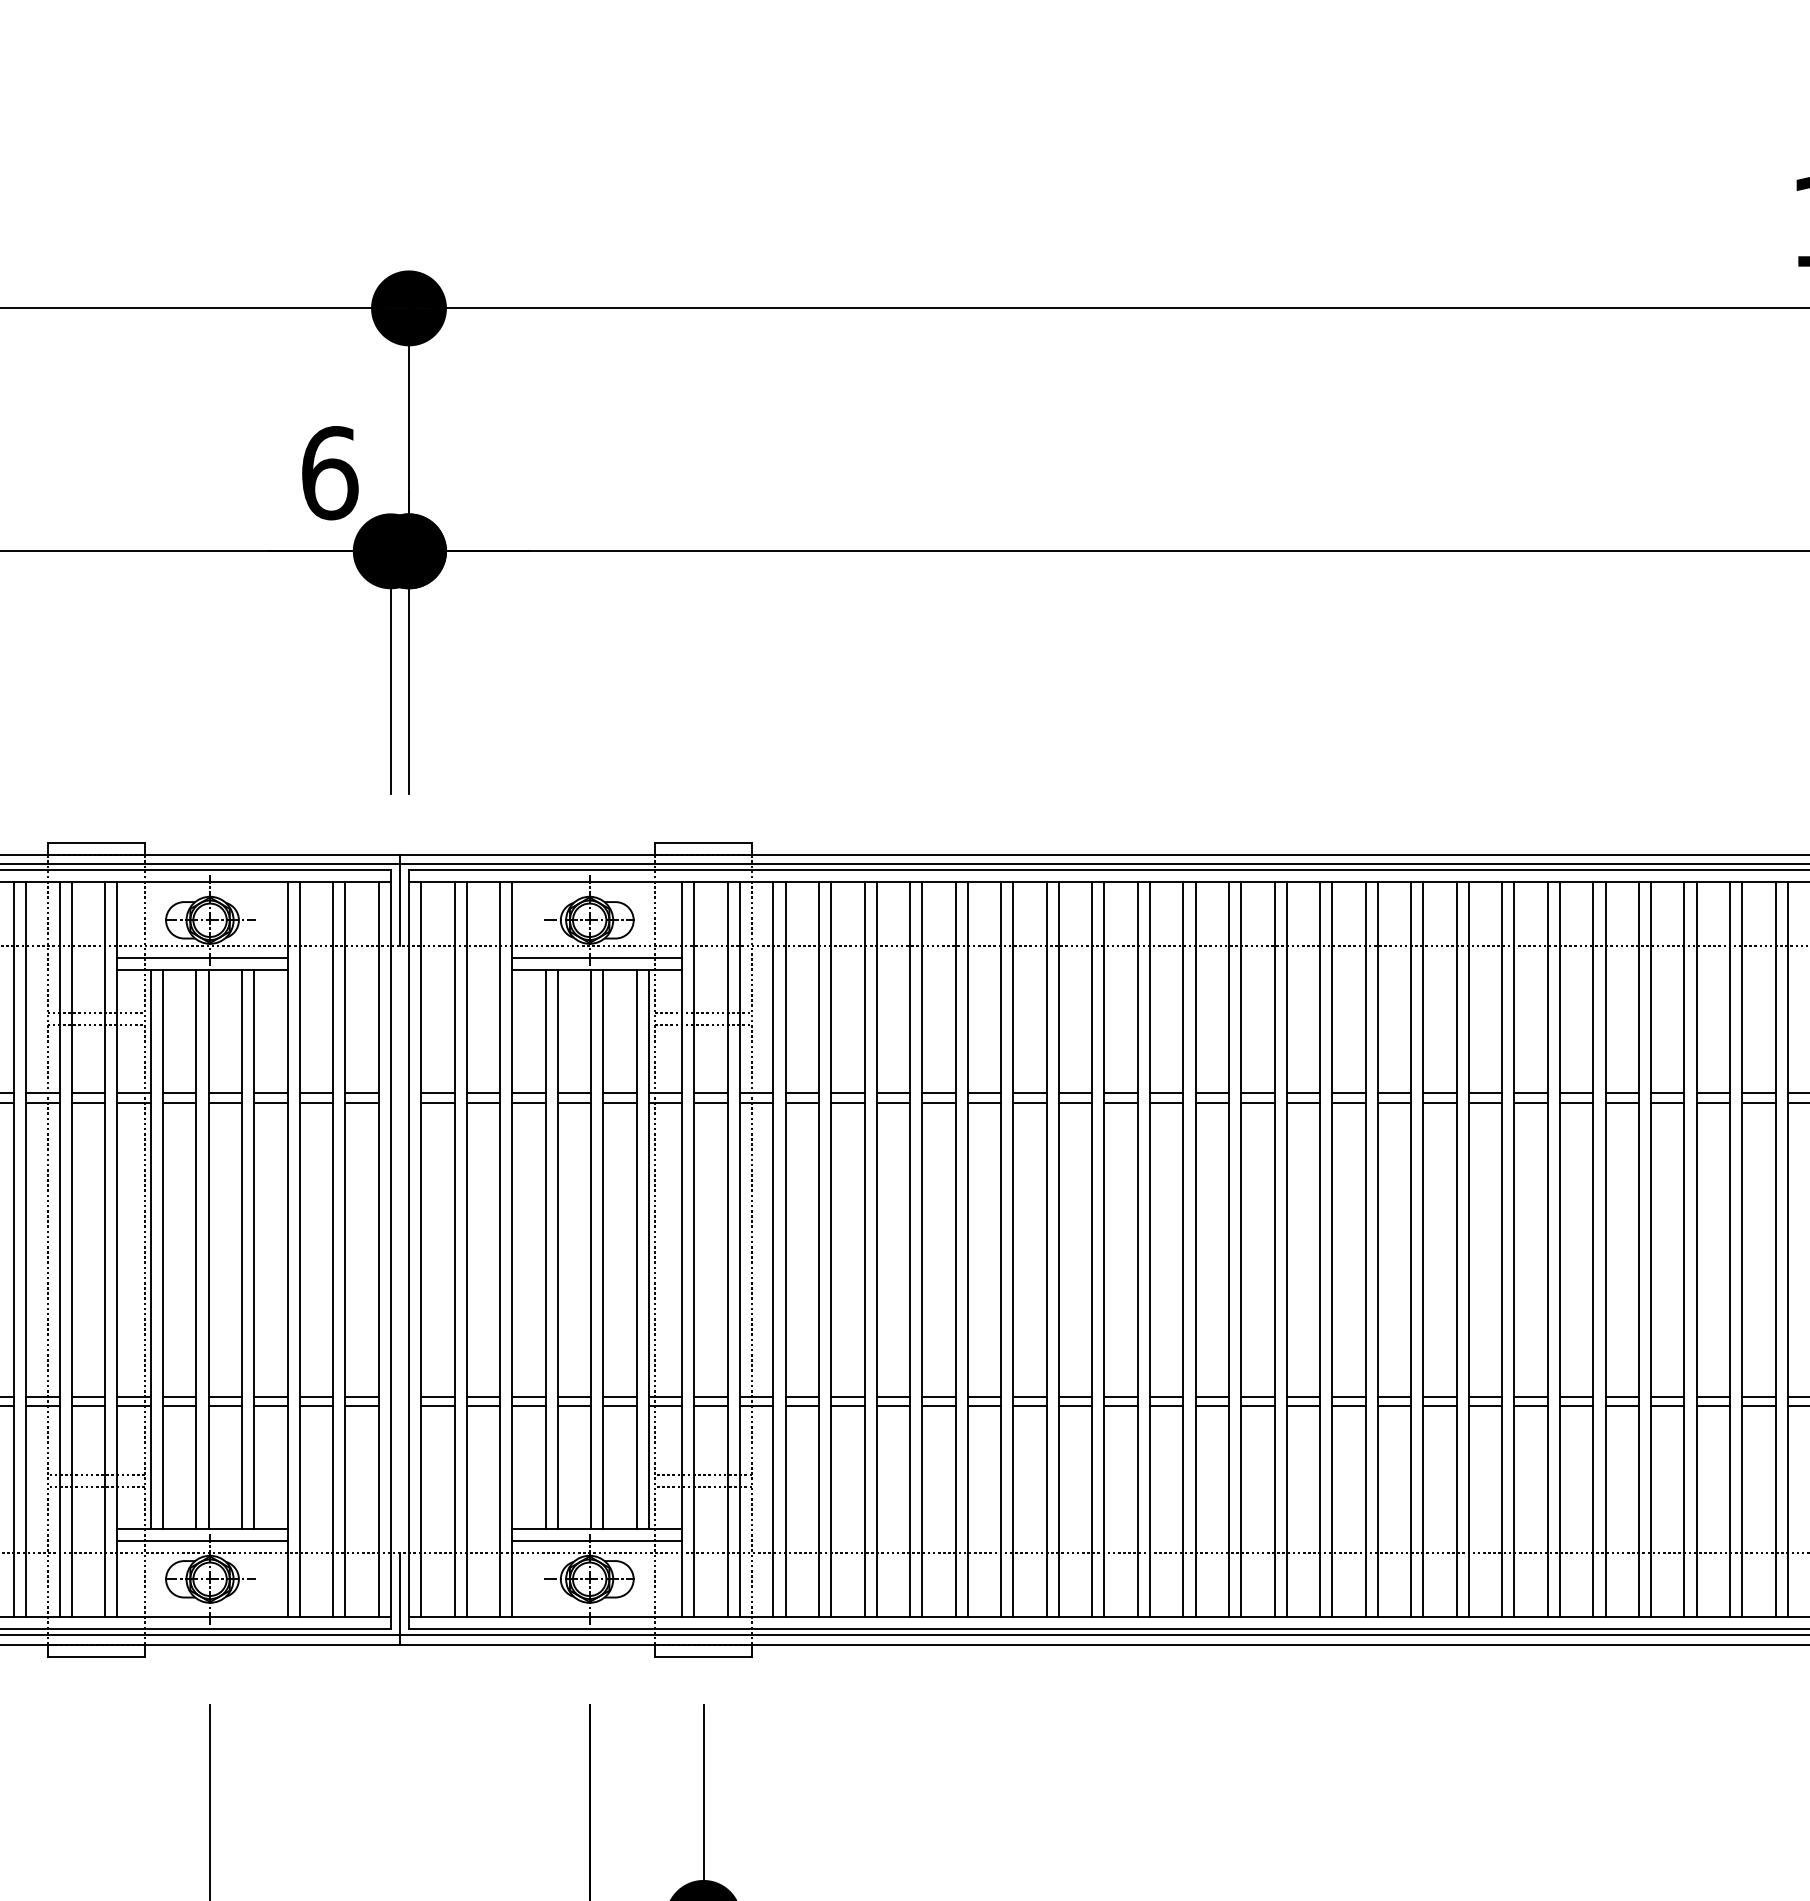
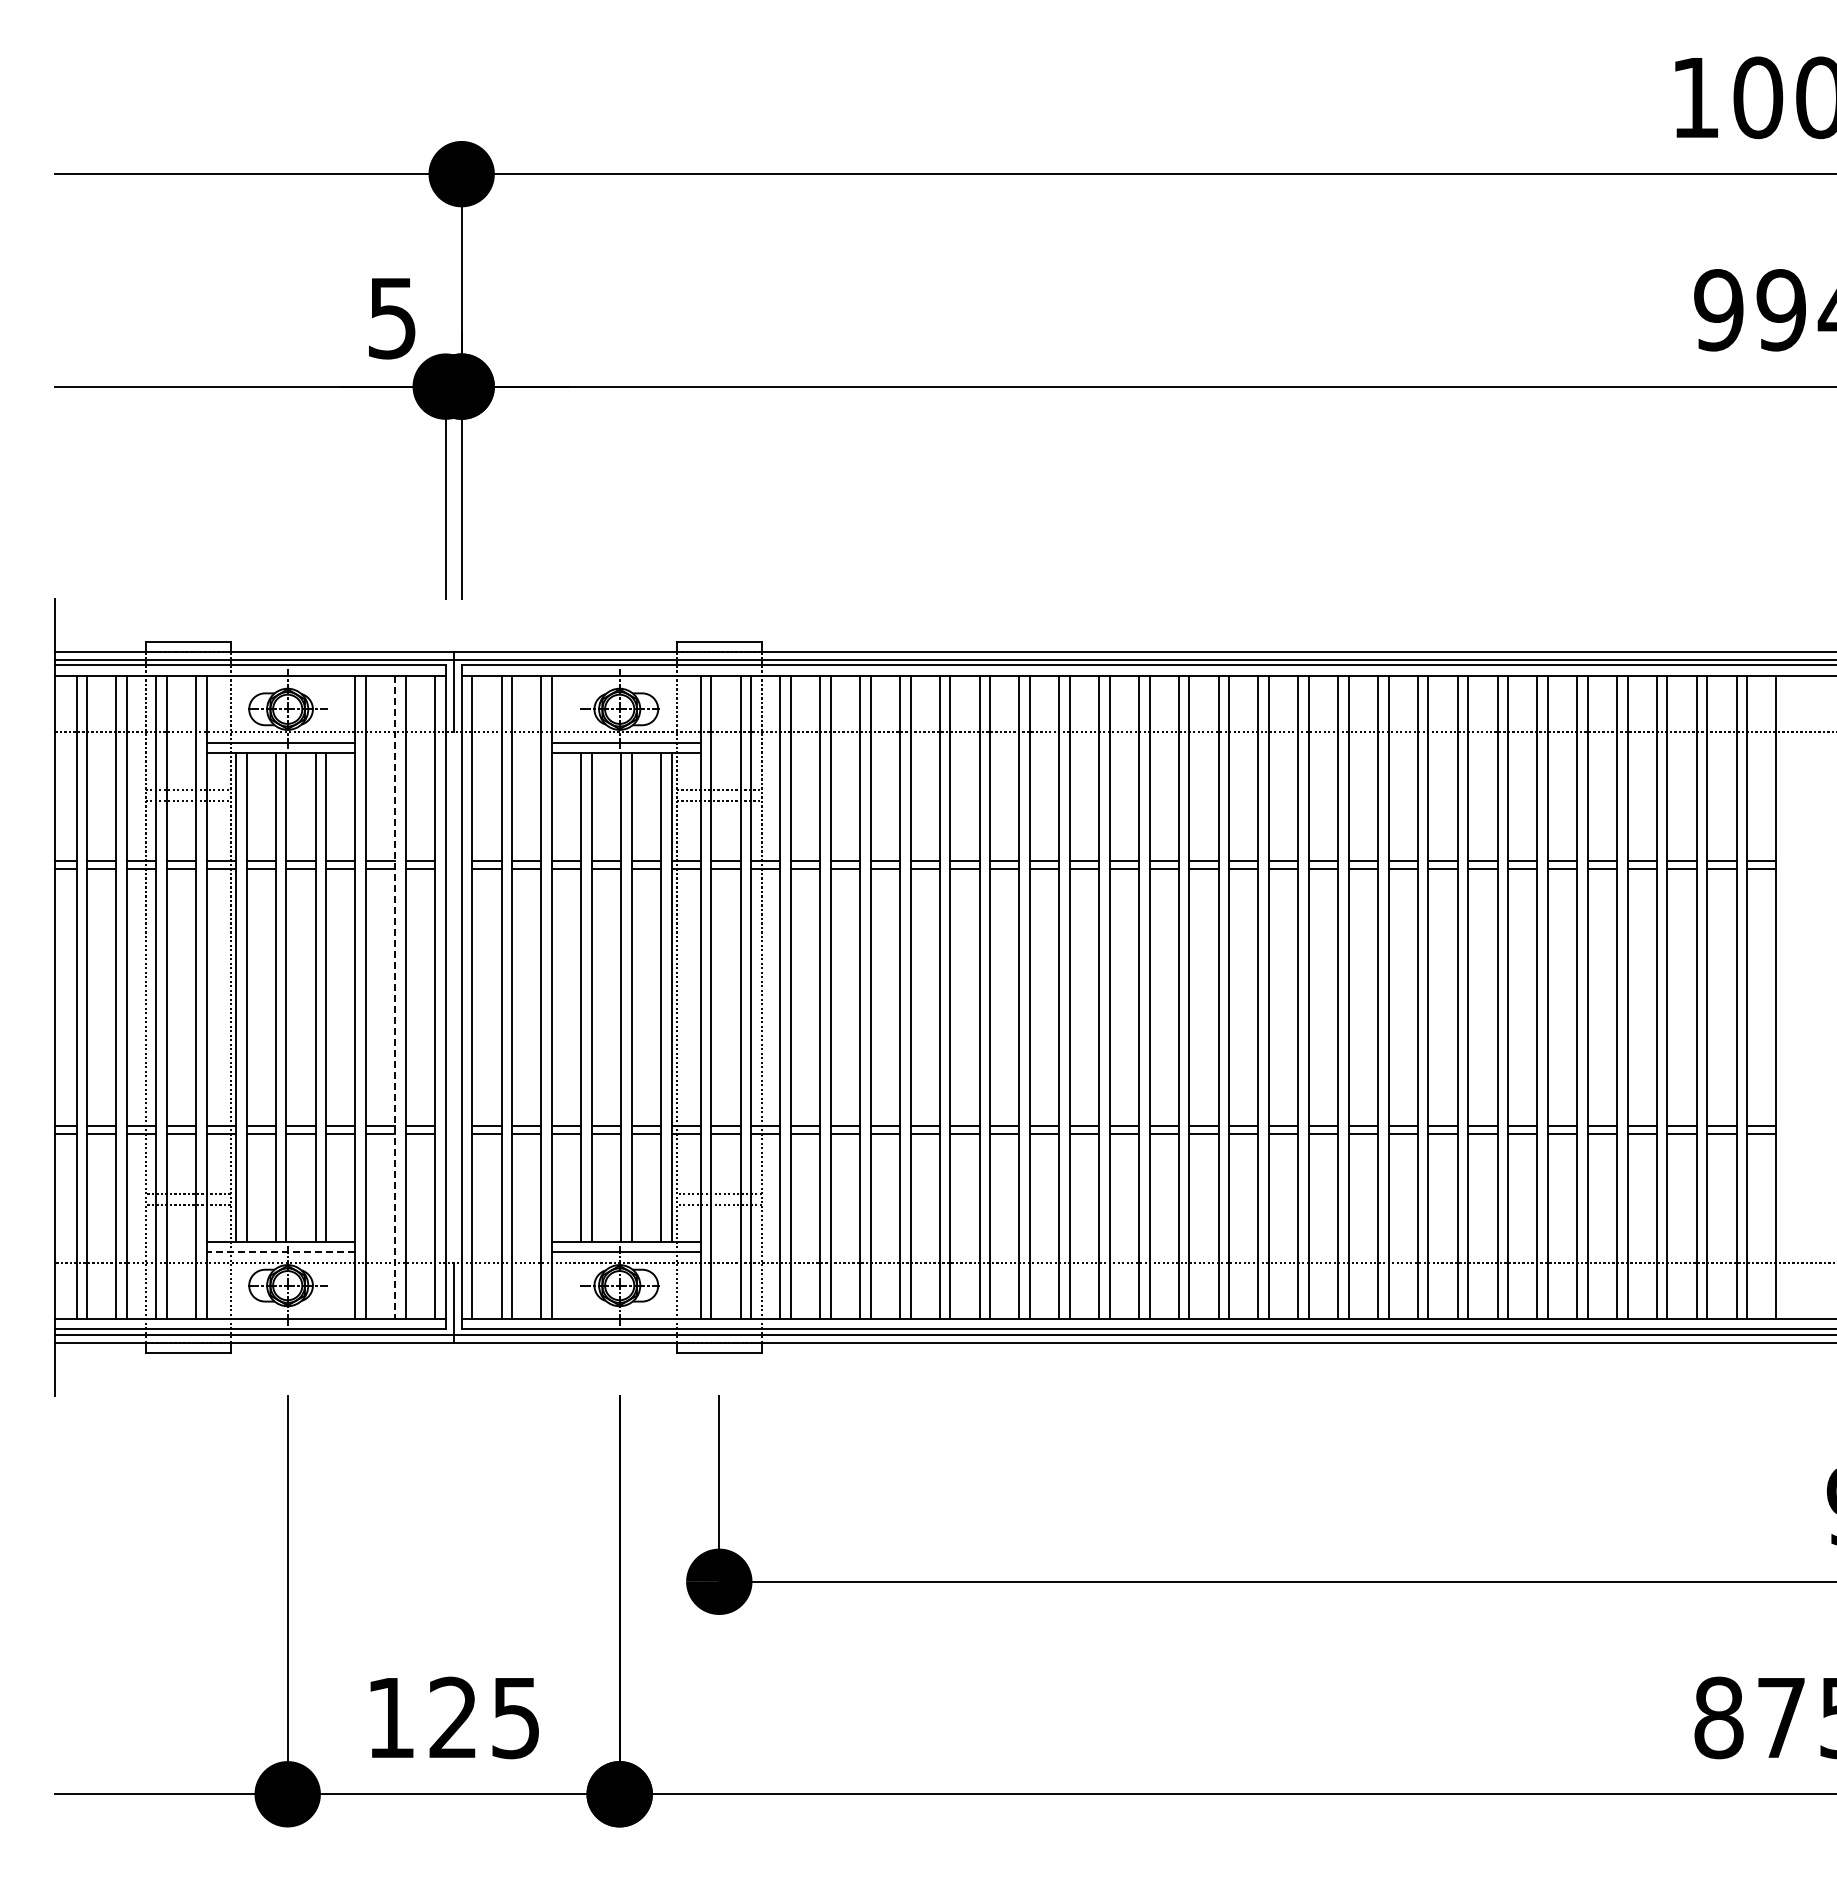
text: (329, 473) -> (392, 318), 6 -> 5
line: (333, 1249) -> (395, 997), solid -> dashed
line: (201, 1541) -> (280, 1252), solid -> dashed

